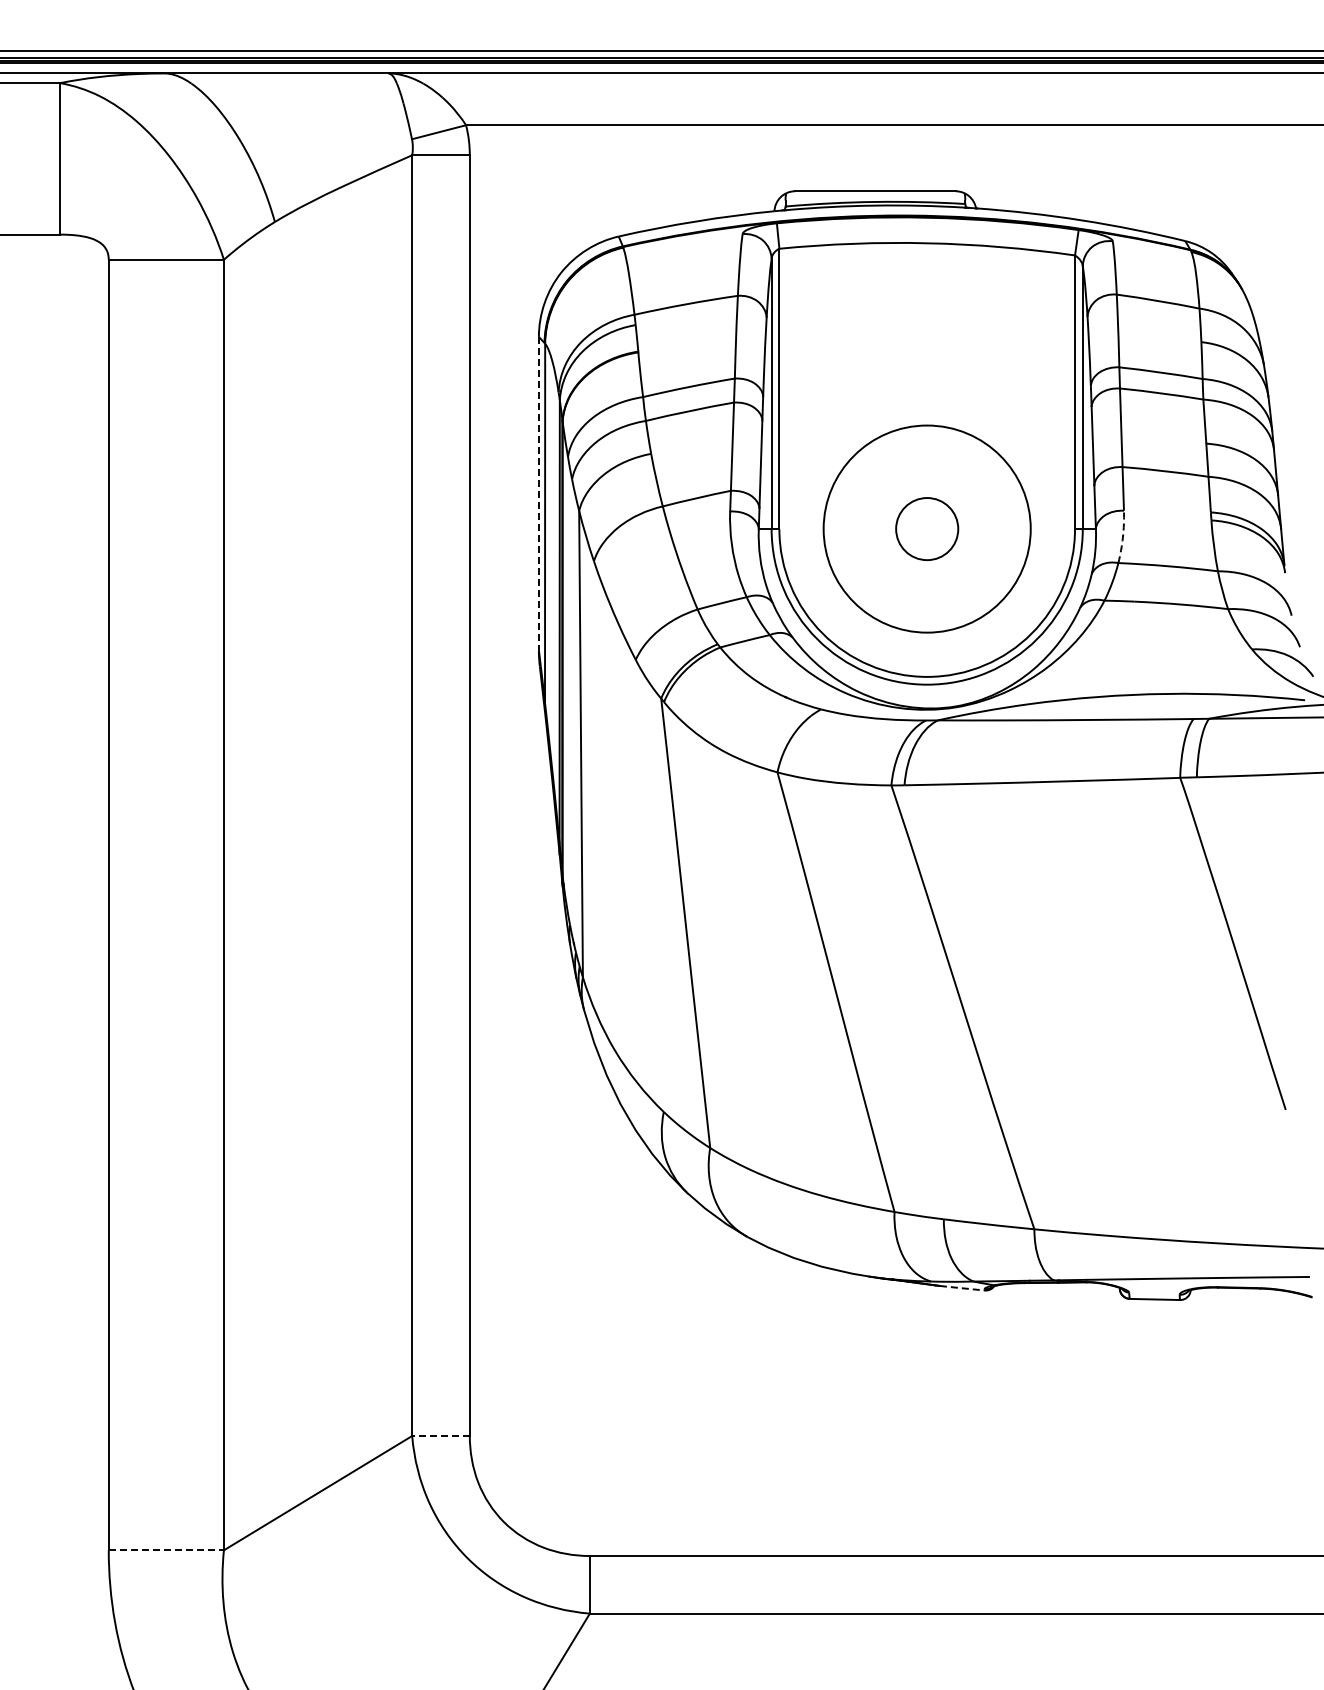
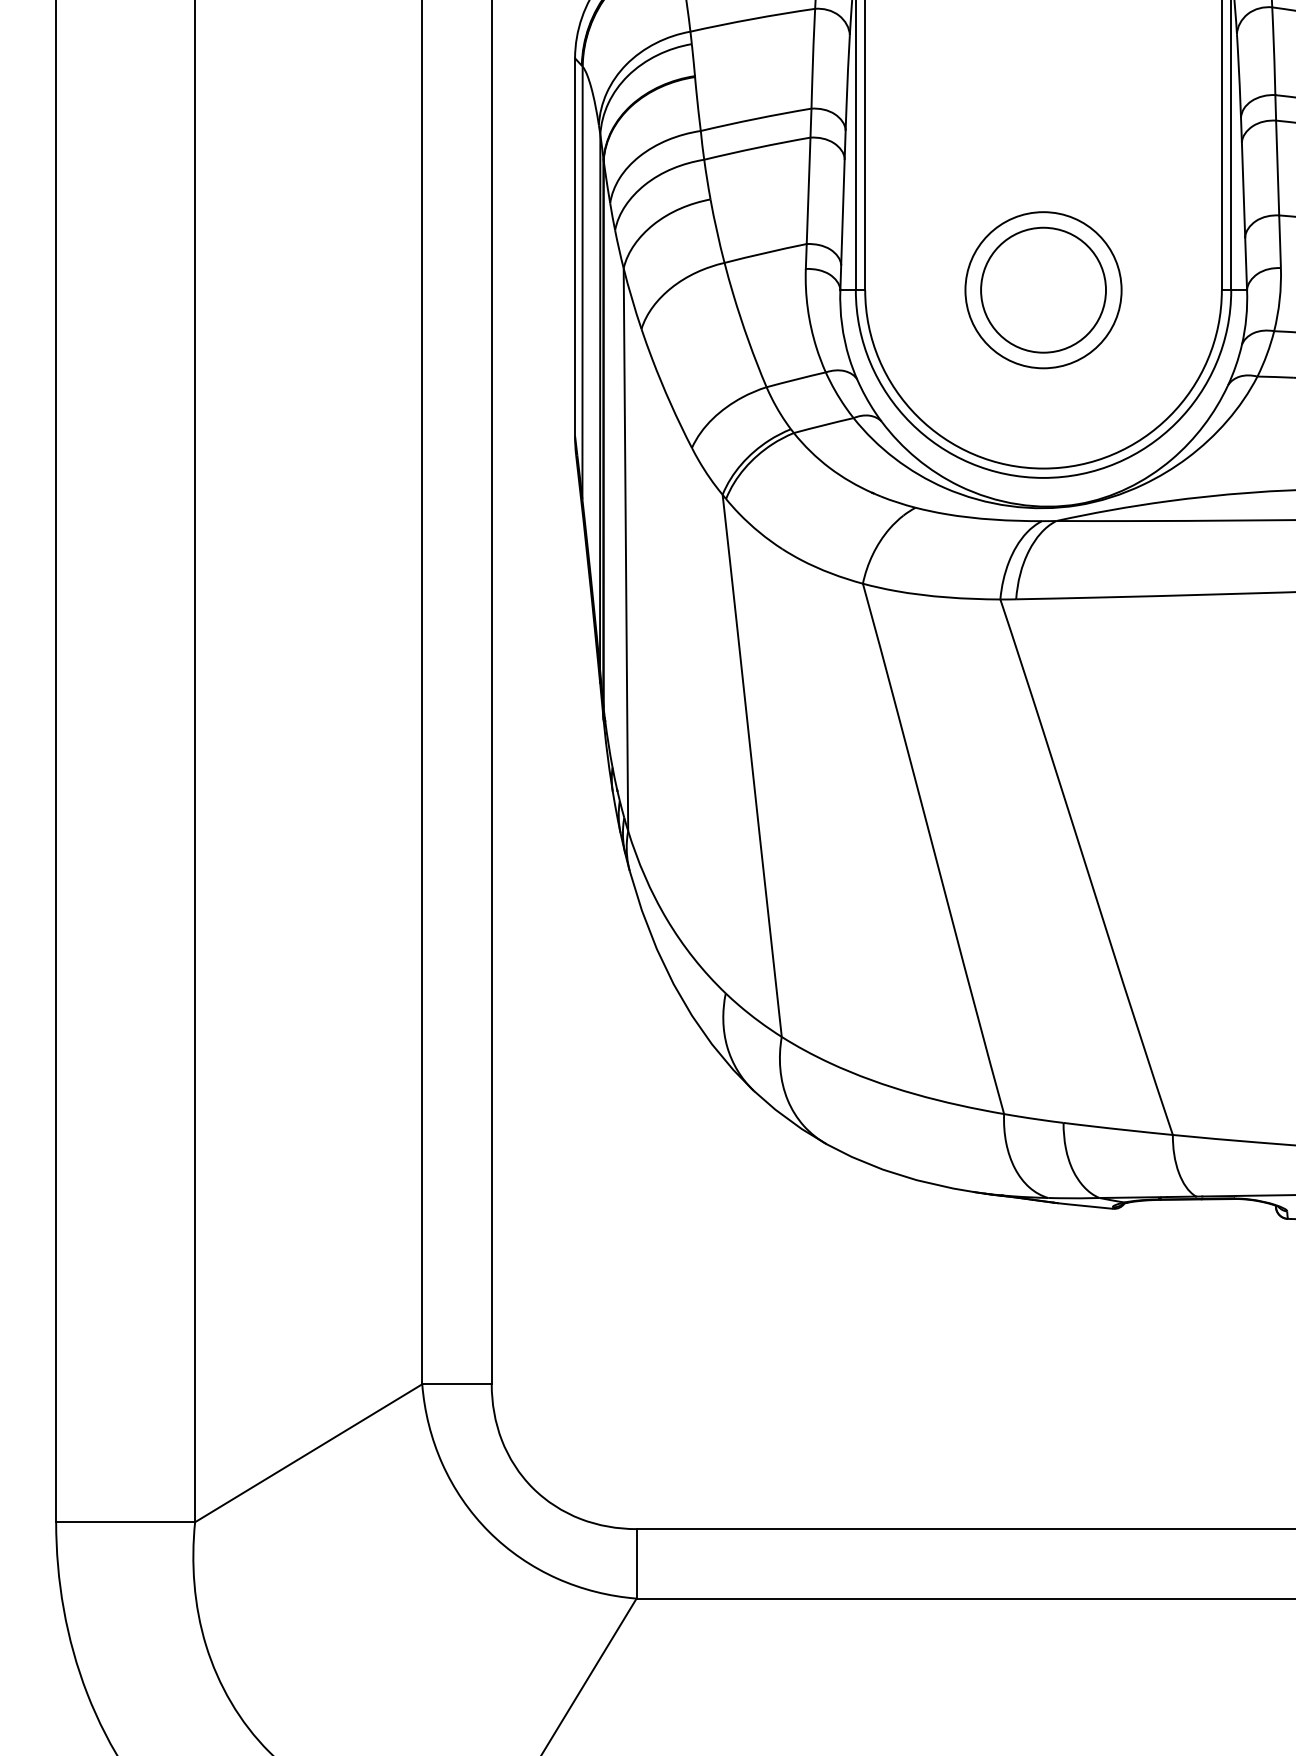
line: (538, 493) -> (574, 247), dashed -> solid
circle: (926, 528) -> (1042, 289), size x0.62
circle: (926, 528) -> (1042, 289), size x1.67
arc: (1122, 537) -> (1279, 300), dashed -> solid
line: (962, 1288) -> (1086, 1206), dashed -> solid
line: (441, 1435) -> (457, 1383), dashed -> solid
line: (166, 1550) -> (125, 1522), dashed -> solid

